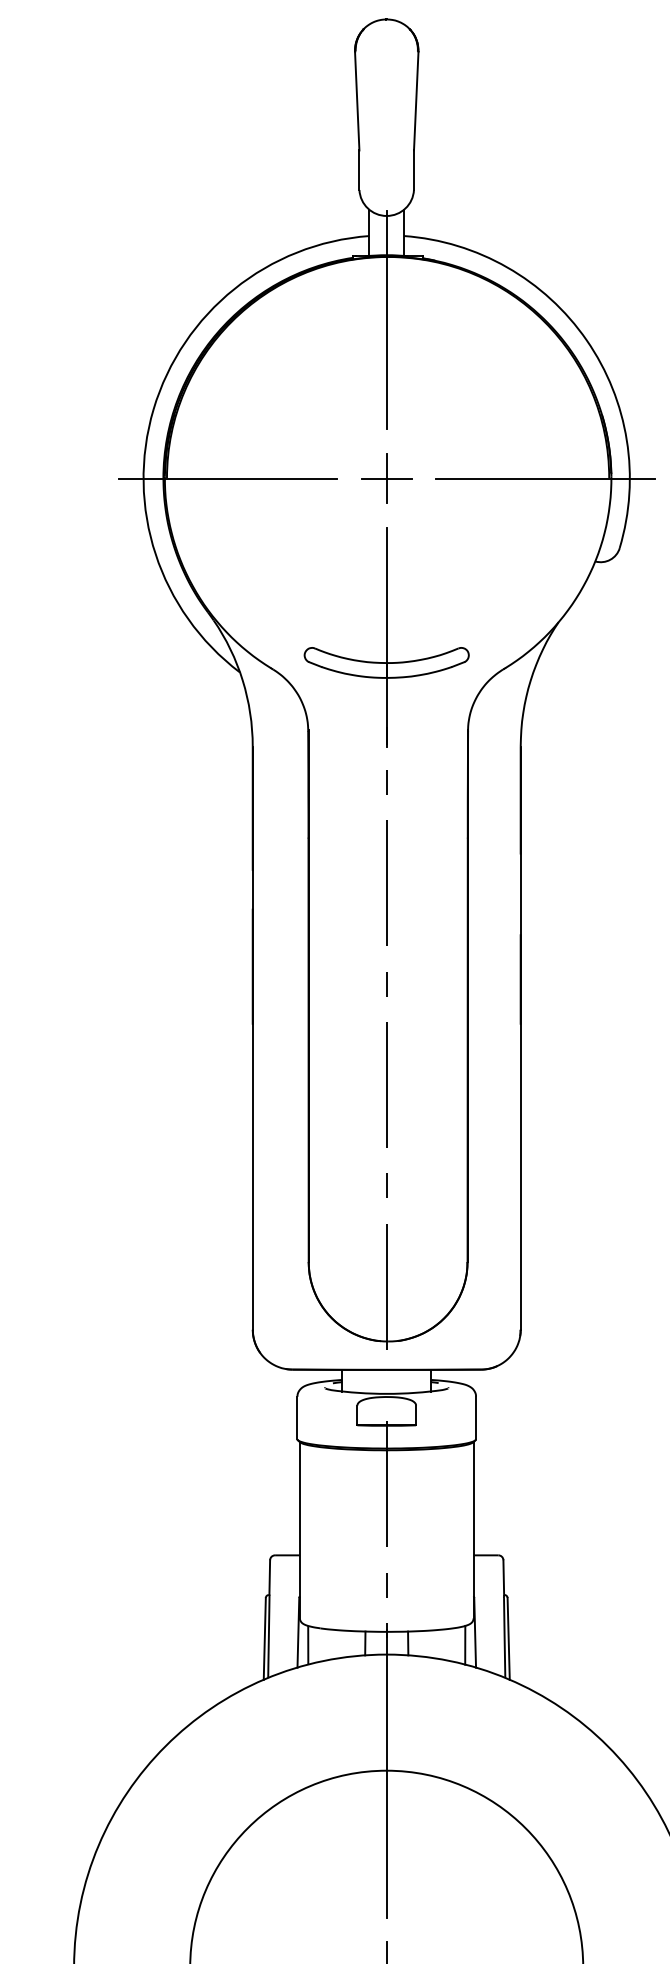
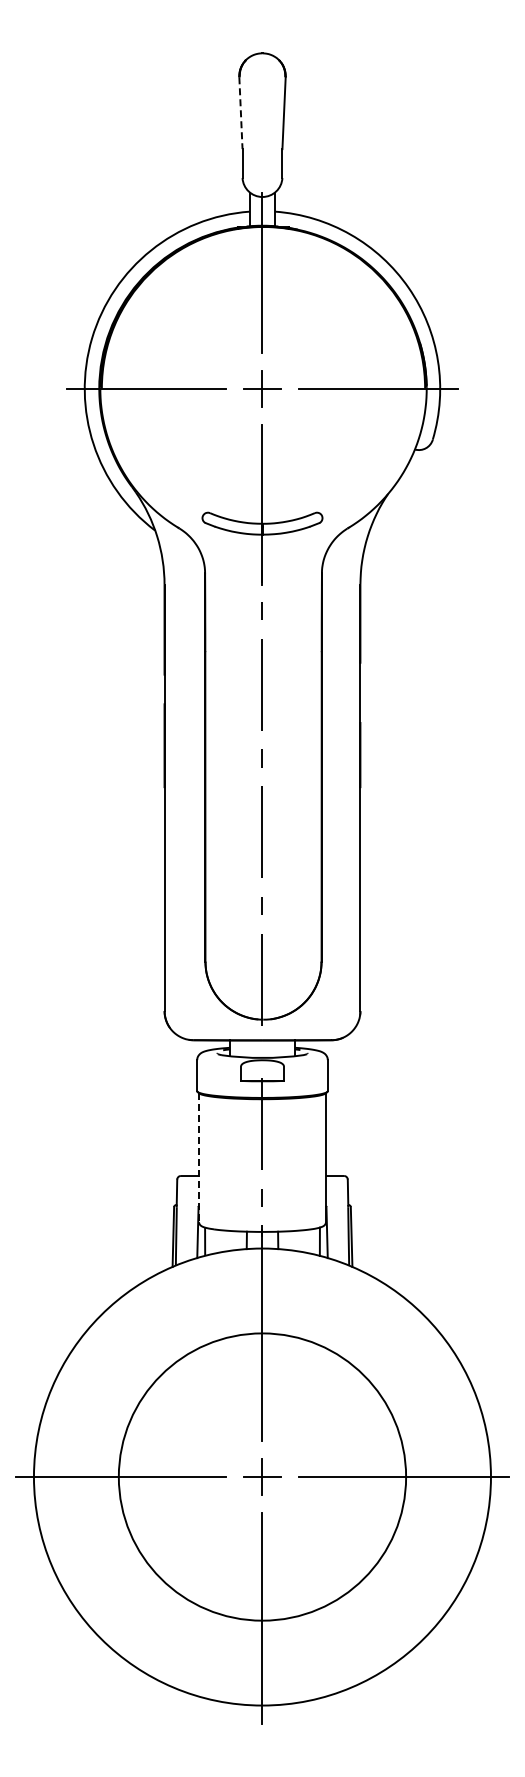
line: (356, 101) -> (240, 113), solid -> dashed
line: (300, 1531) -> (199, 1158), solid -> dashed

